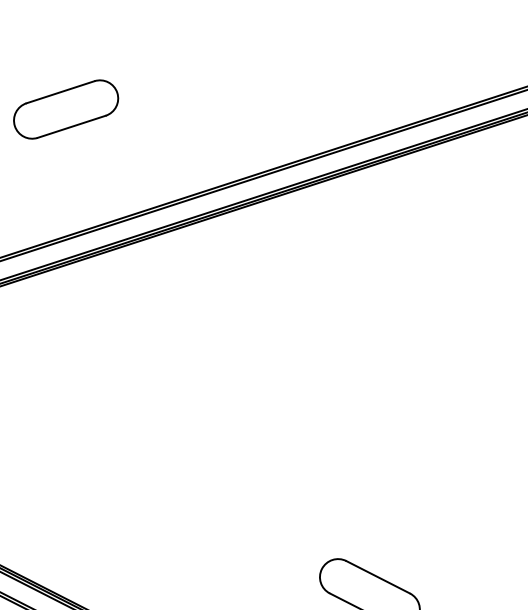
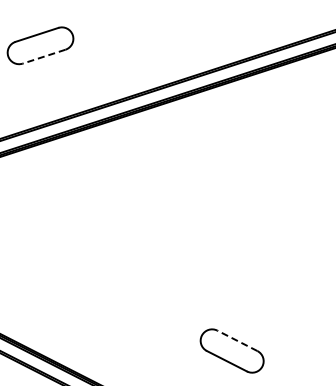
line: (72, 126) -> (44, 56), solid -> dashed
line: (378, 576) -> (237, 340), solid -> dashed

